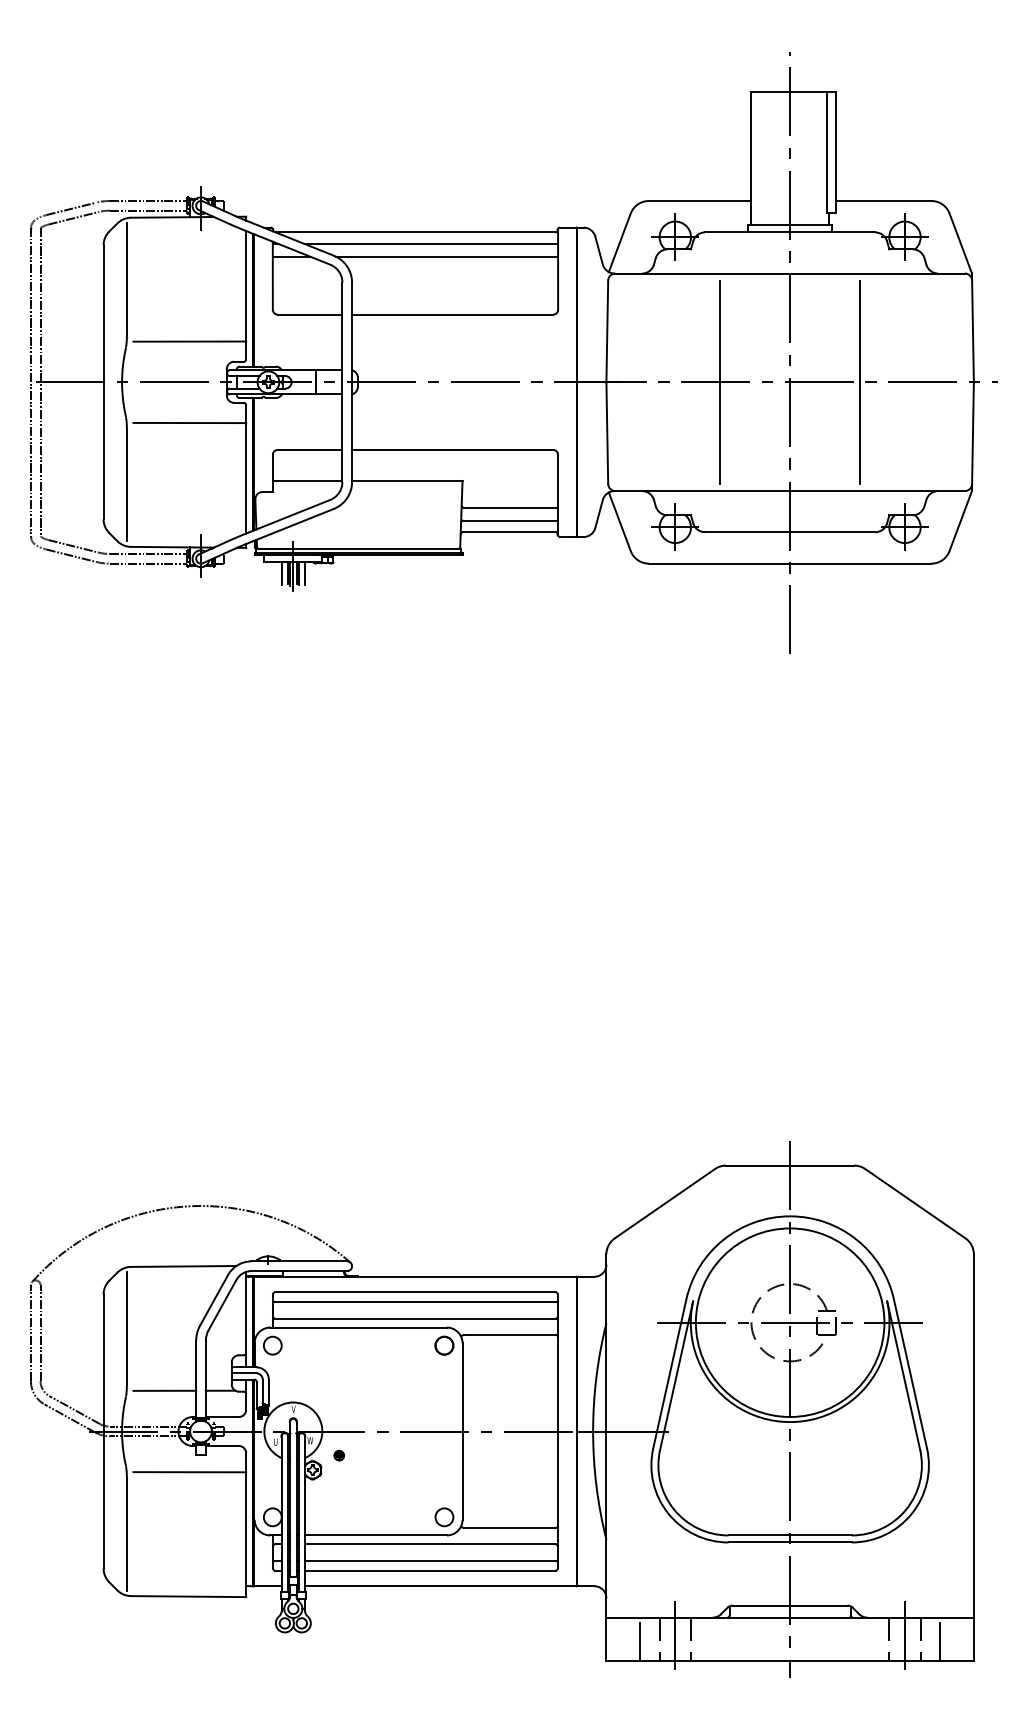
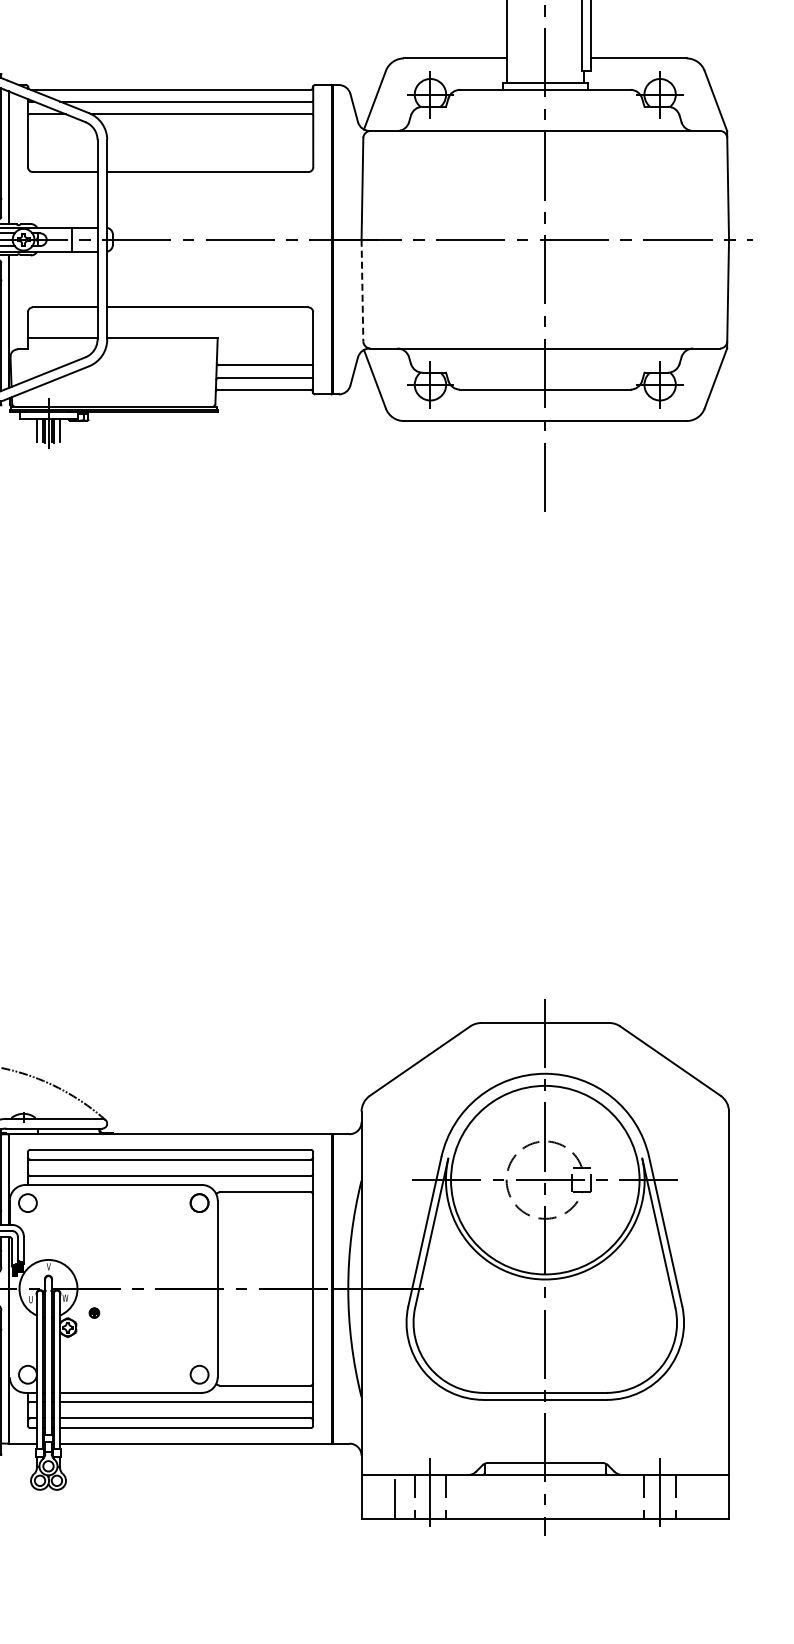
line: (720, 381) -> (475, 238), removed
line: (860, 381) -> (615, 238), removed
line: (607, 433) -> (362, 290), solid -> dashed
line: (940, 1641) -> (695, 1498), removed

